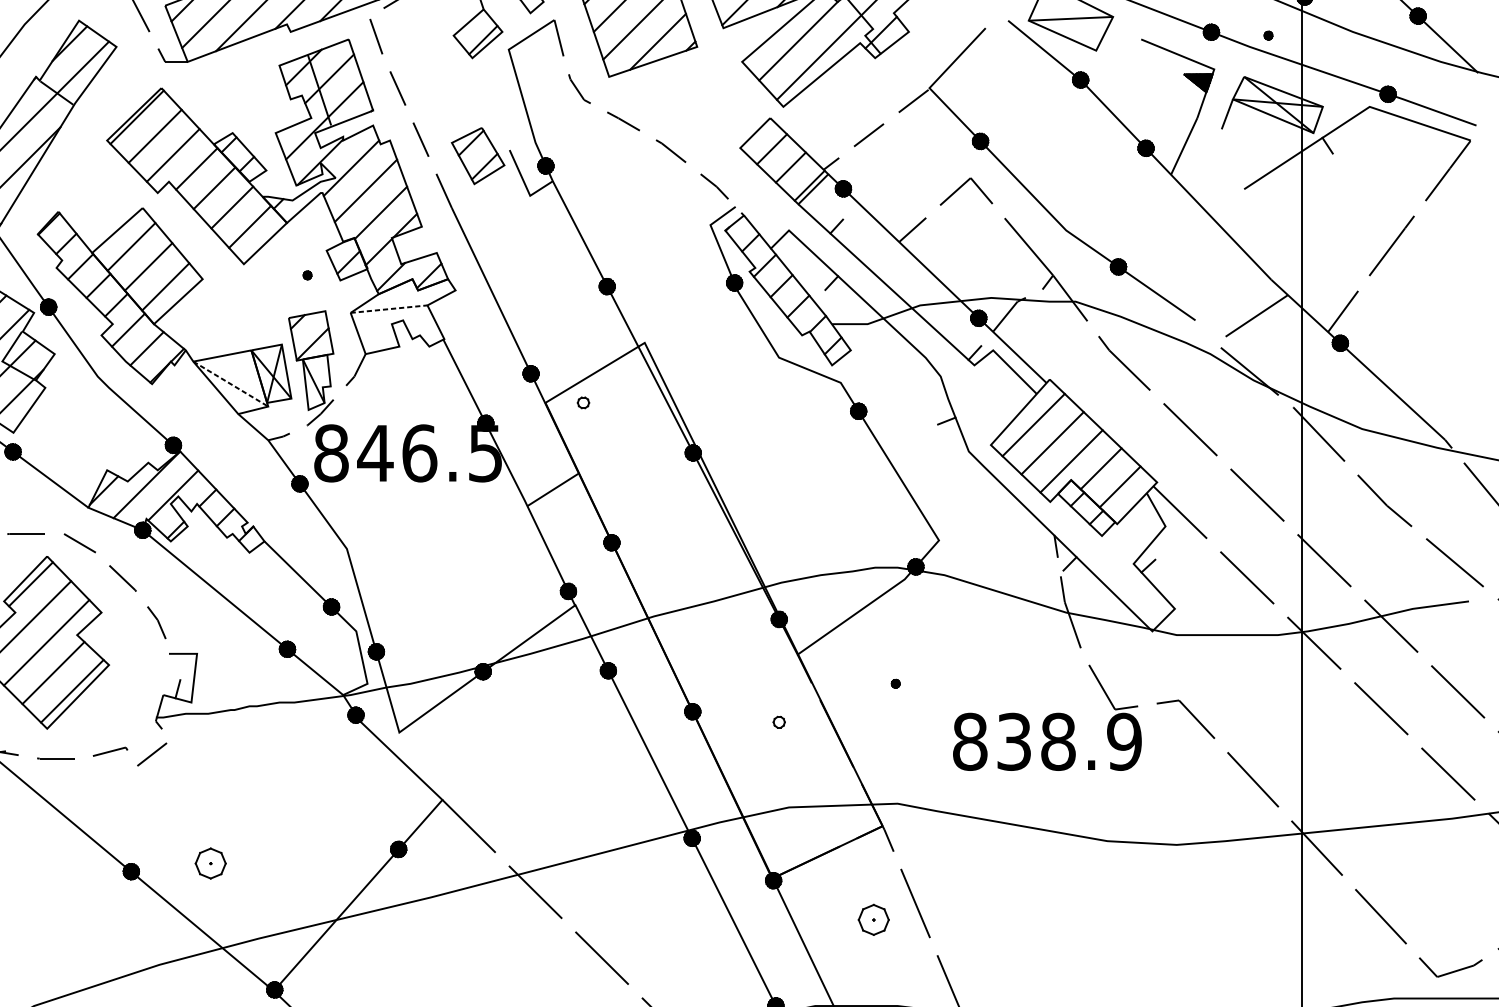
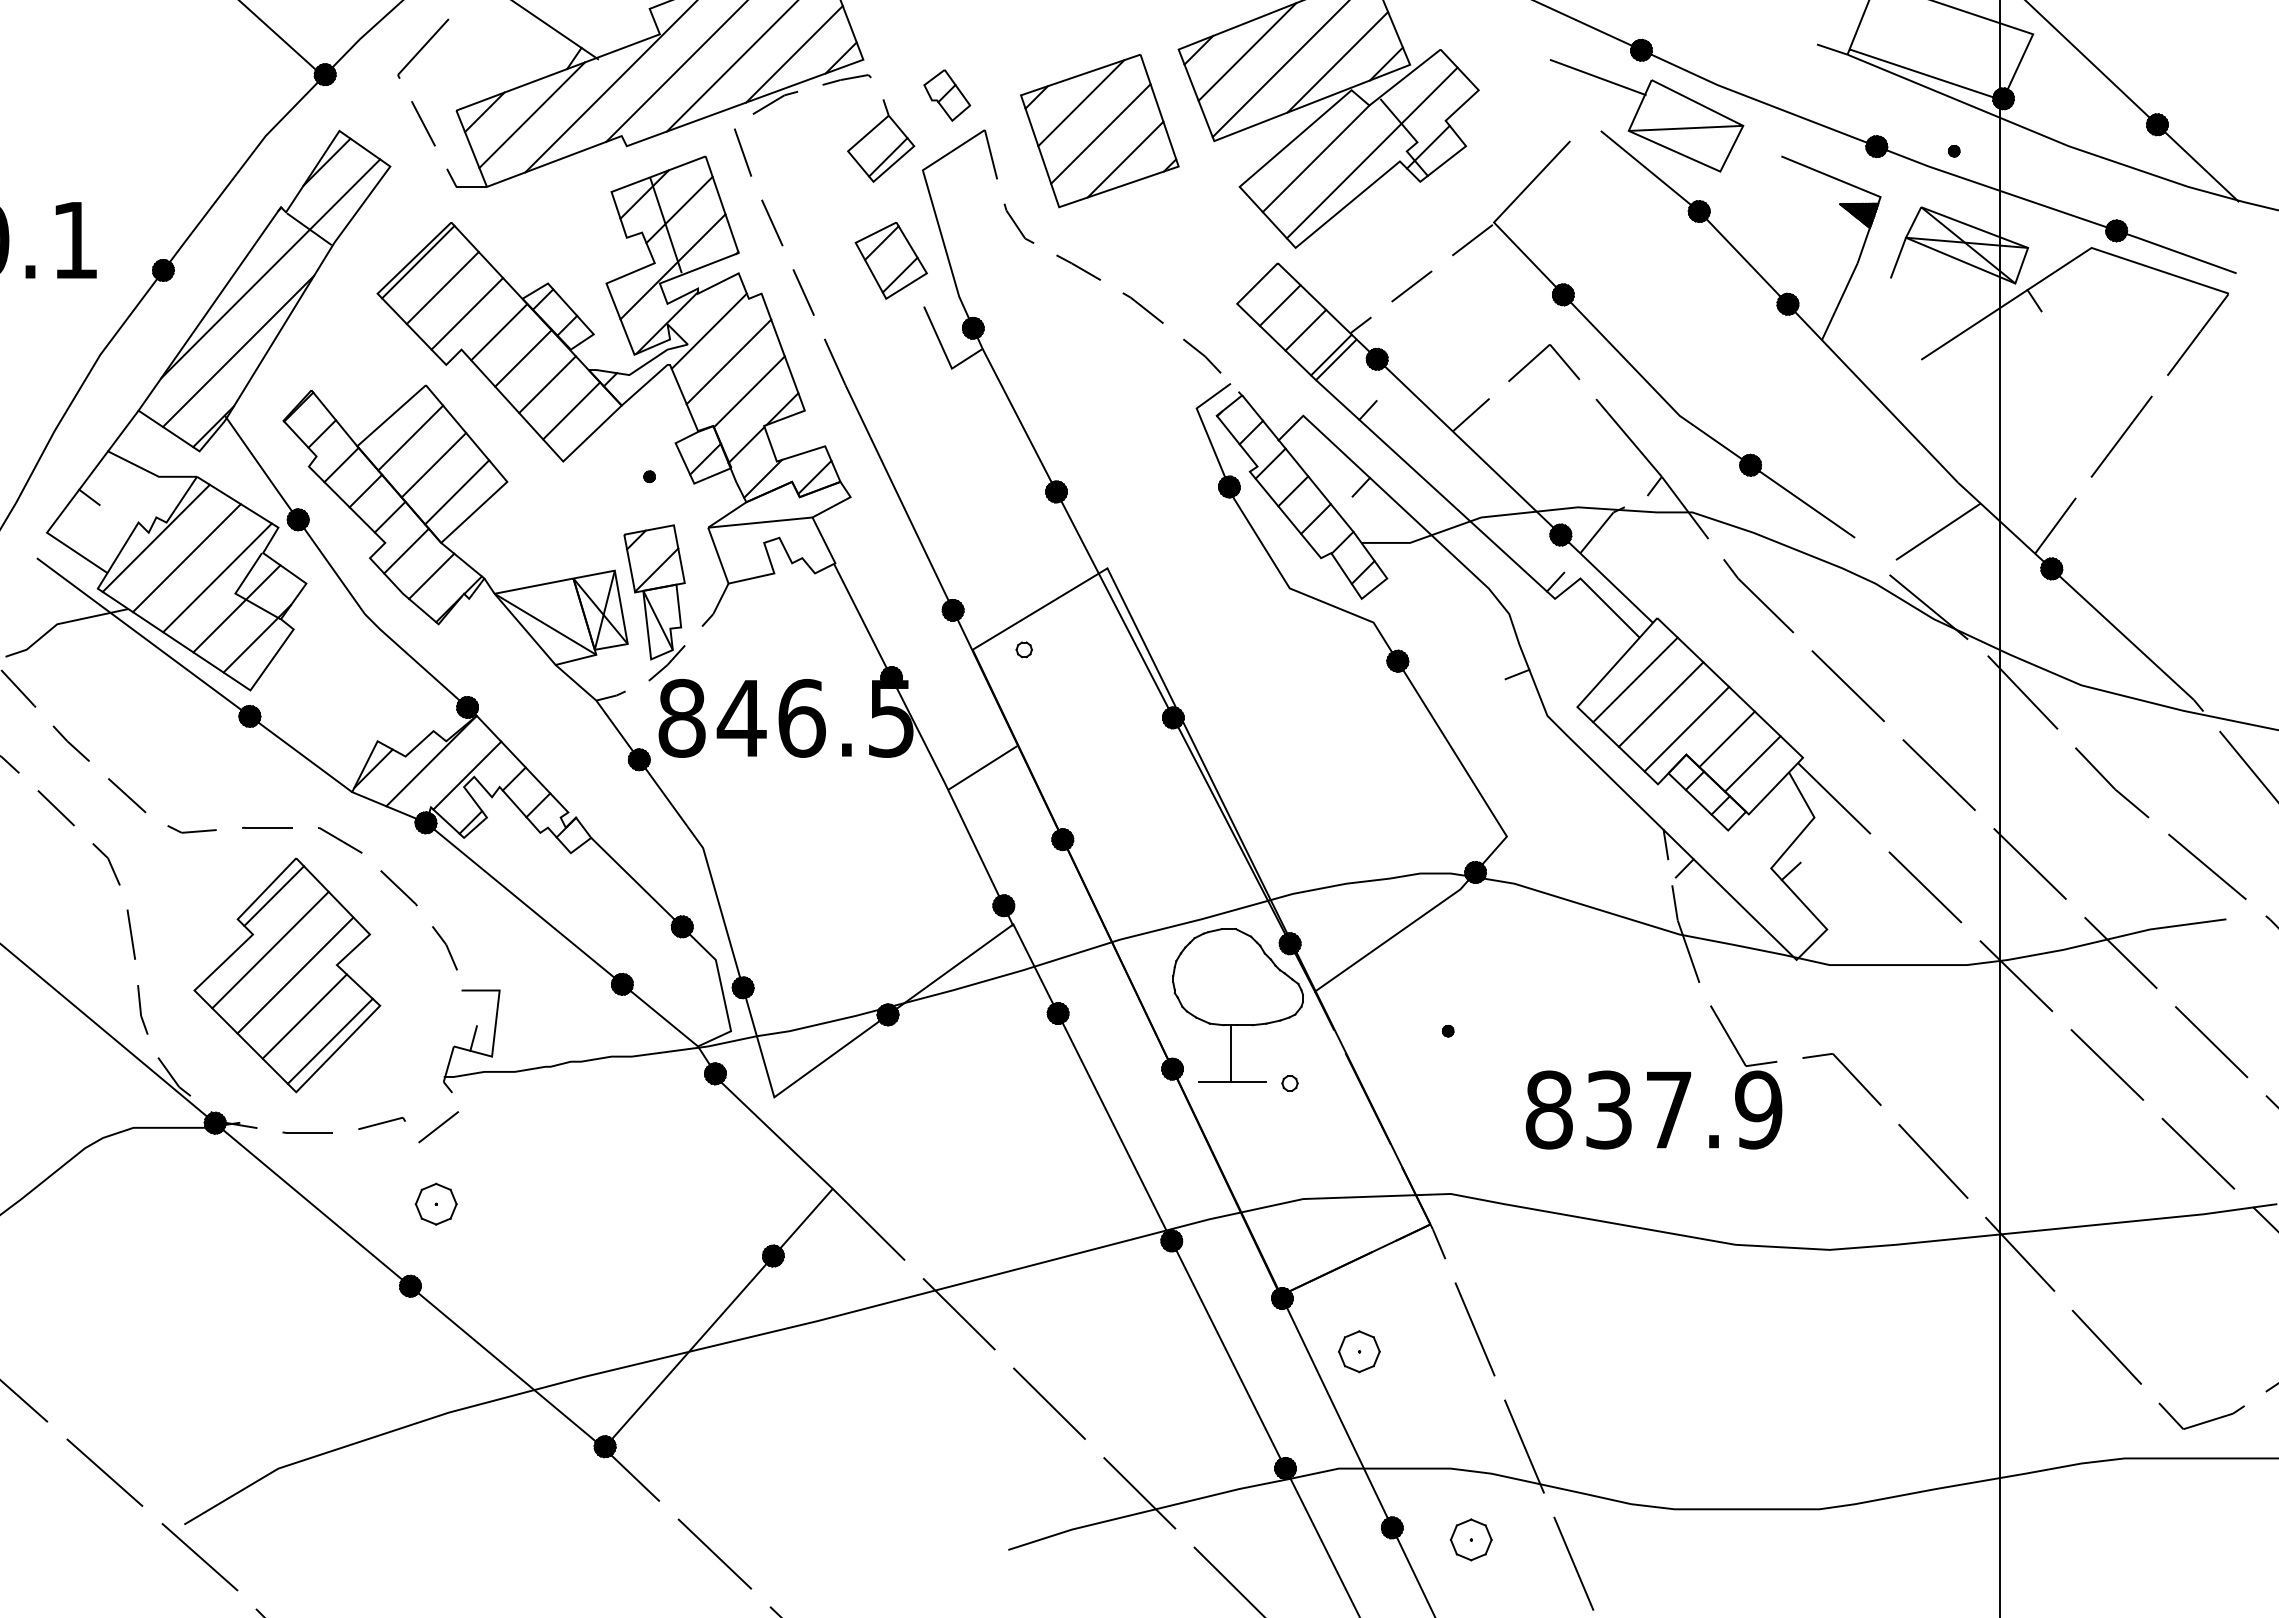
part: (477, 155) -> (890, 260), moved
line: (389, 309) -> (760, 522), dashed -> solid
line: (230, 384) -> (545, 624), dashed -> solid
part: (740, 664) -> (1237, 1005), added
text: (1058, 741) -> (1668, 1109), 838.9 -> 837.9
part: (210, 863) -> (435, 1203), moved
part: (873, 919) -> (1359, 1351), moved

